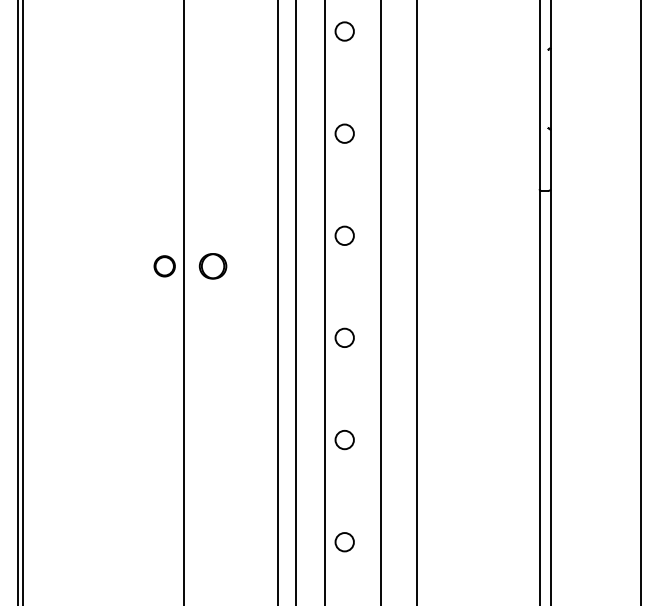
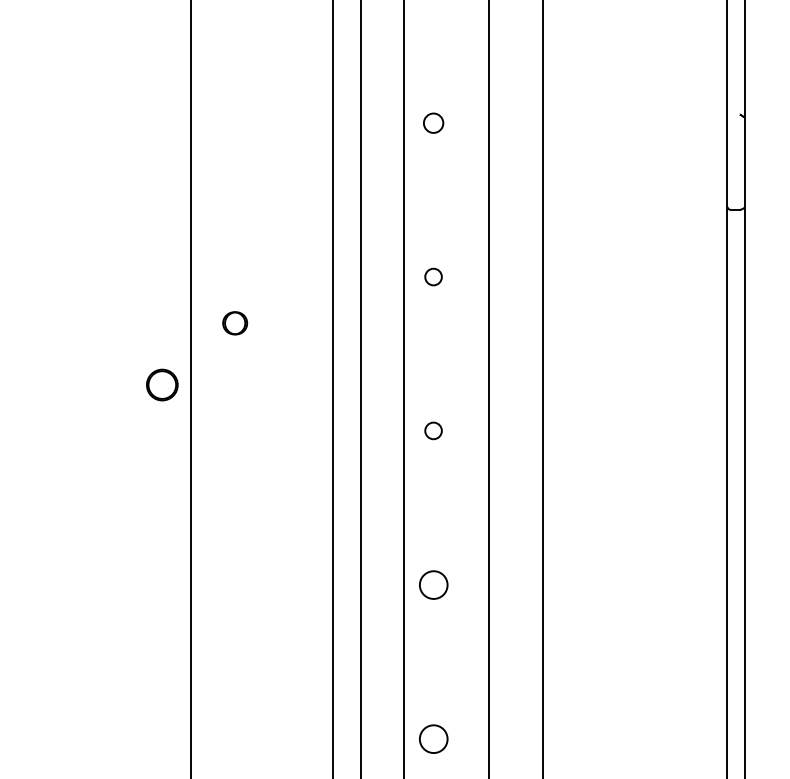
circle: (344, 133) -> (433, 122), size x0.7
circle: (344, 235) -> (433, 276), size x0.6
circle: (164, 266) -> (161, 385), moved
part: (212, 266) -> (234, 323), size x0.6
circle: (344, 337) -> (433, 430), size x0.6

